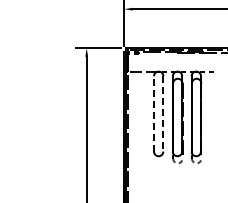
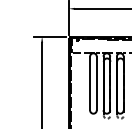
line: (153, 113) -> (89, 83), dashed -> solid
line: (163, 113) -> (96, 83), dashed -> solid

